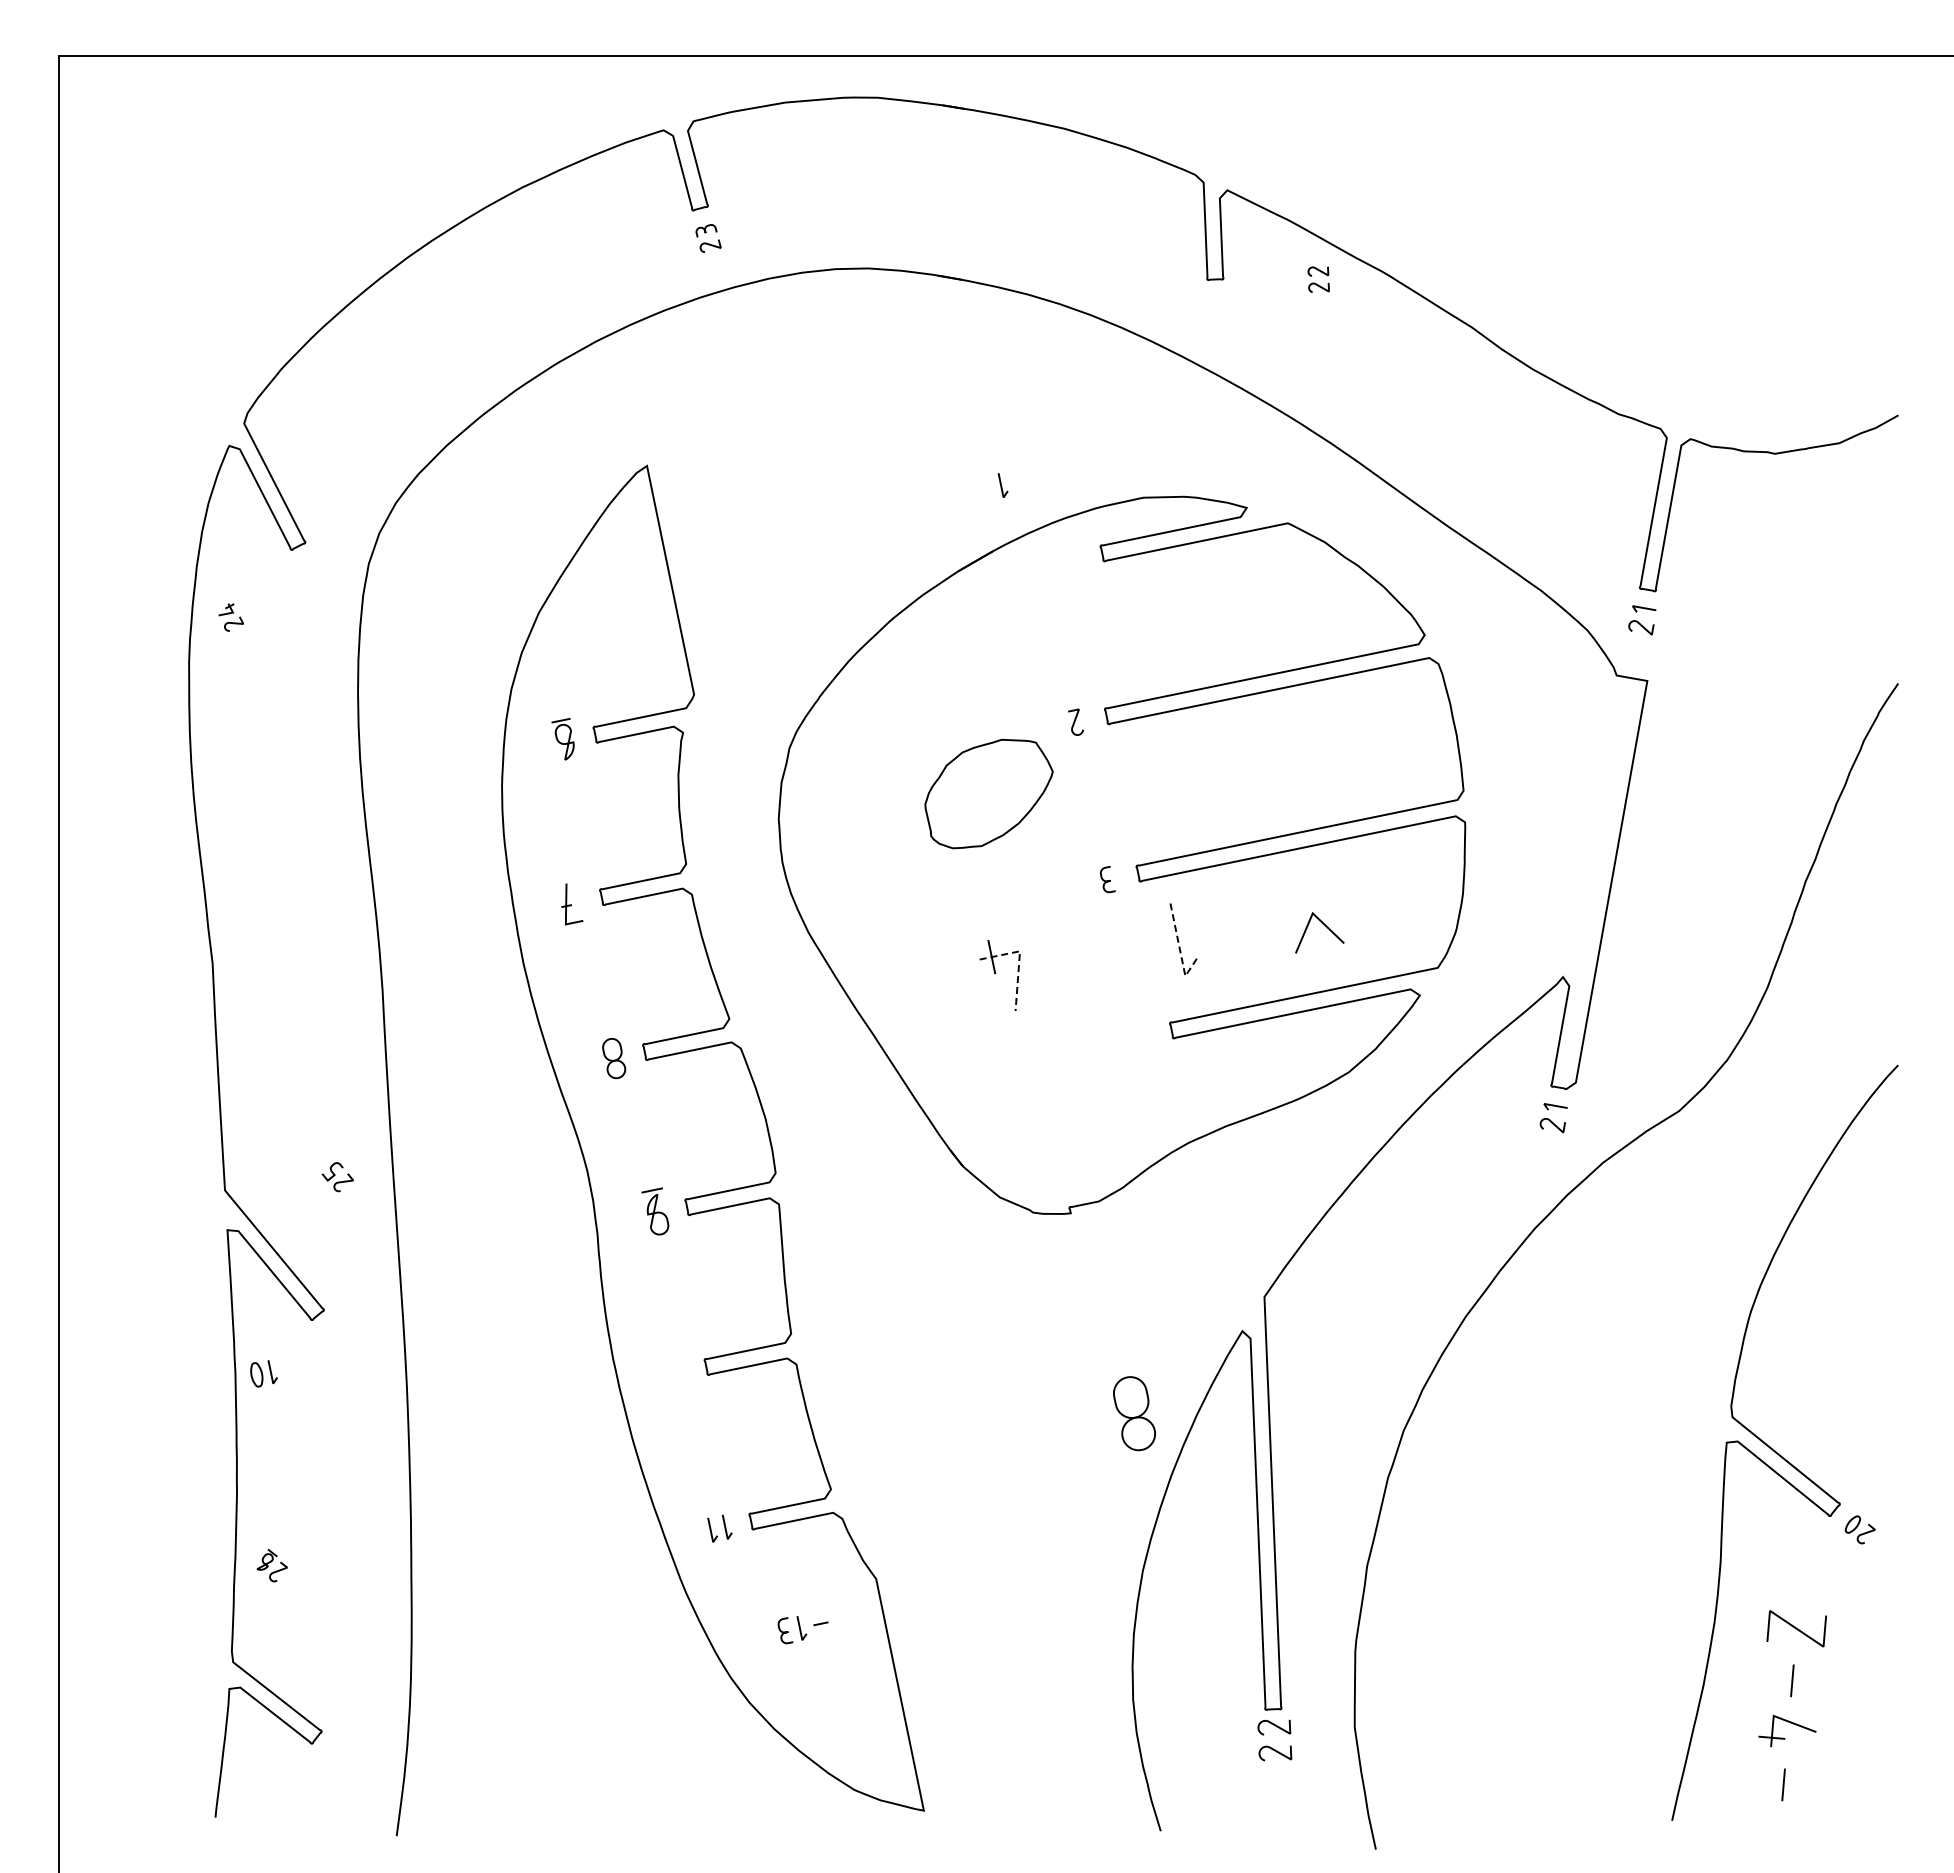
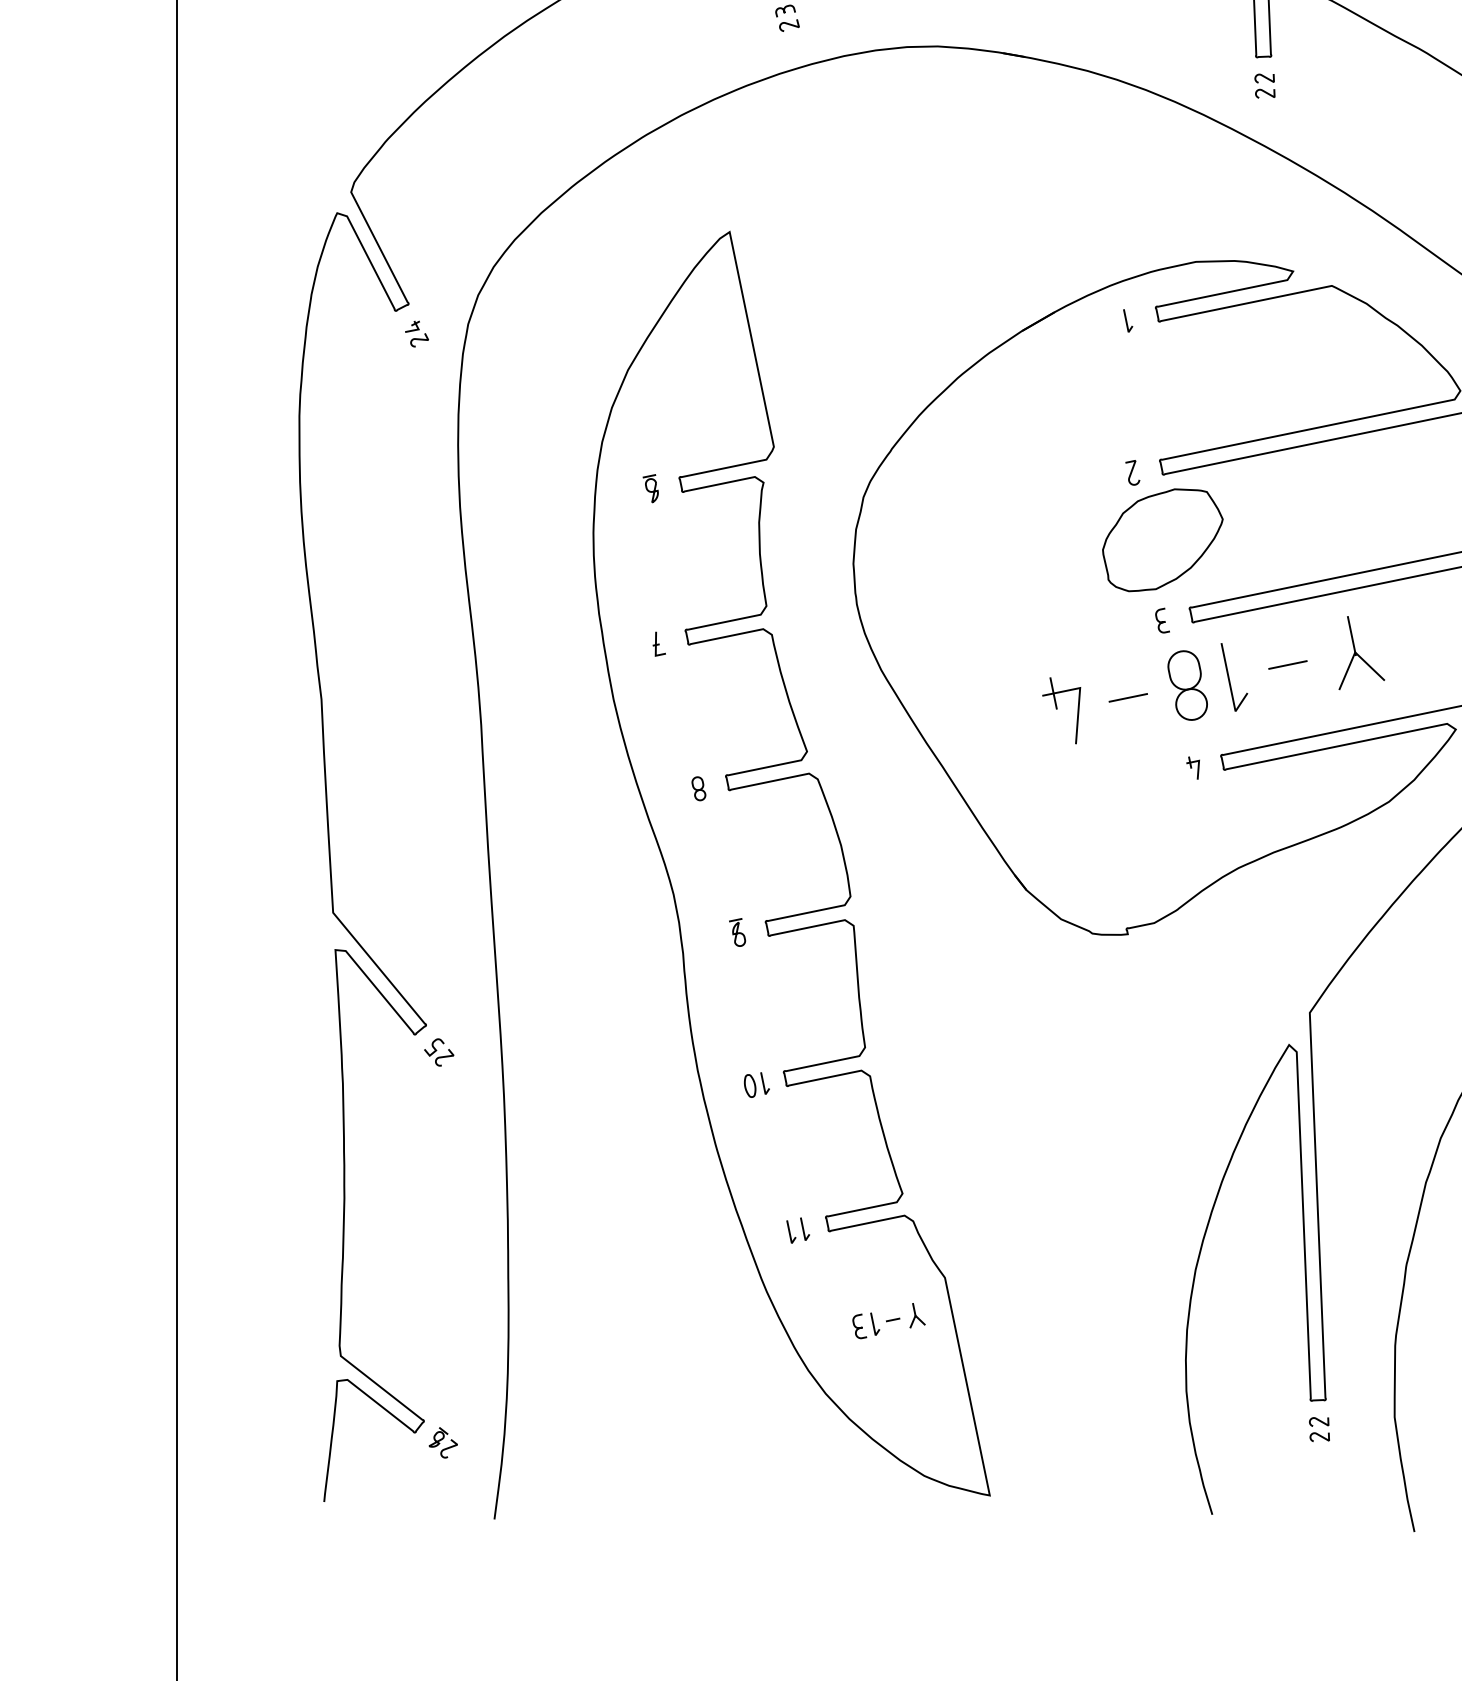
part: (1318, 279) -> (1264, 85), moved
line: (1001, 485) -> (1126, 320), moved
part: (230, 617) -> (416, 334), moved
part: (562, 738) -> (650, 488), size x0.71
part: (988, 793) -> (1162, 539), moved
line: (1309, 895) -> (1352, 635), added
part: (572, 904) -> (659, 644), size x0.62
line: (1241, 926) -> (1288, 664), added
line: (1180, 951) -> (1230, 688), dashed -> solid
line: (1019, 960) -> (1079, 696), dashed -> solid
line: (1071, 961) -> (1128, 697), added
part: (1140, 1036) -> (1193, 768), added
part: (614, 1058) -> (699, 788), size x0.62
part: (337, 1177) -> (438, 1052), moved
part: (655, 1211) -> (737, 932), size x0.62
part: (263, 1373) -> (756, 1084), moved
part: (1134, 1413) -> (1187, 685), moved
part: (271, 1565) -> (442, 1442), moved
part: (846, 1618) -> (917, 1314), added
part: (1274, 1740) -> (1319, 1429), size x0.62

